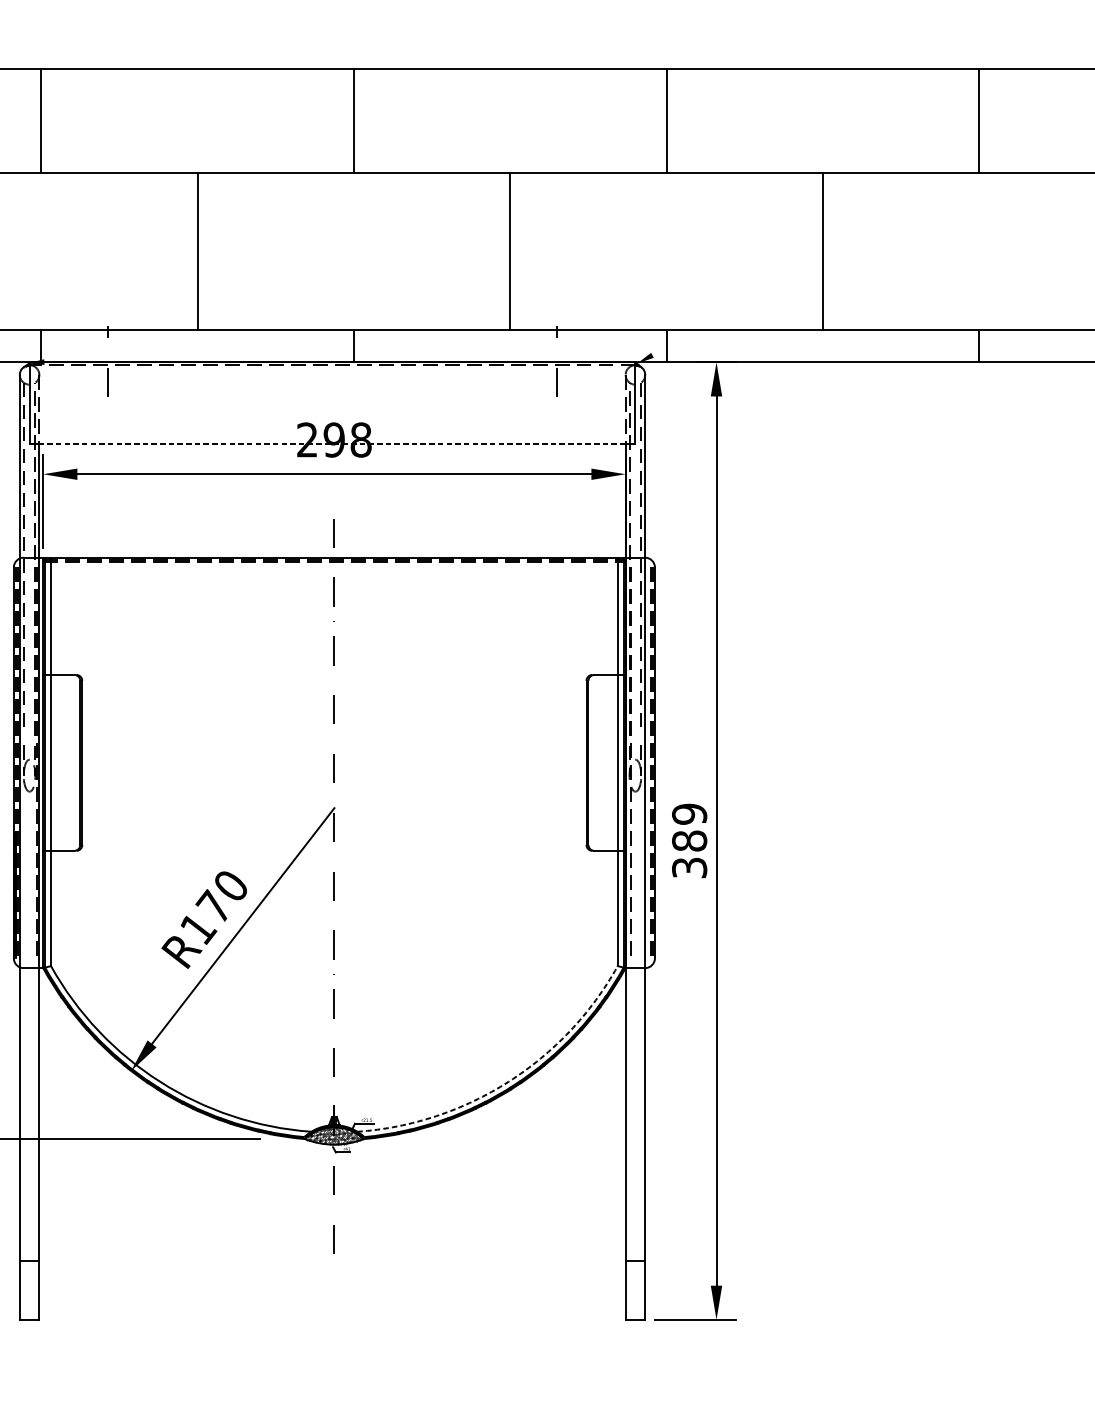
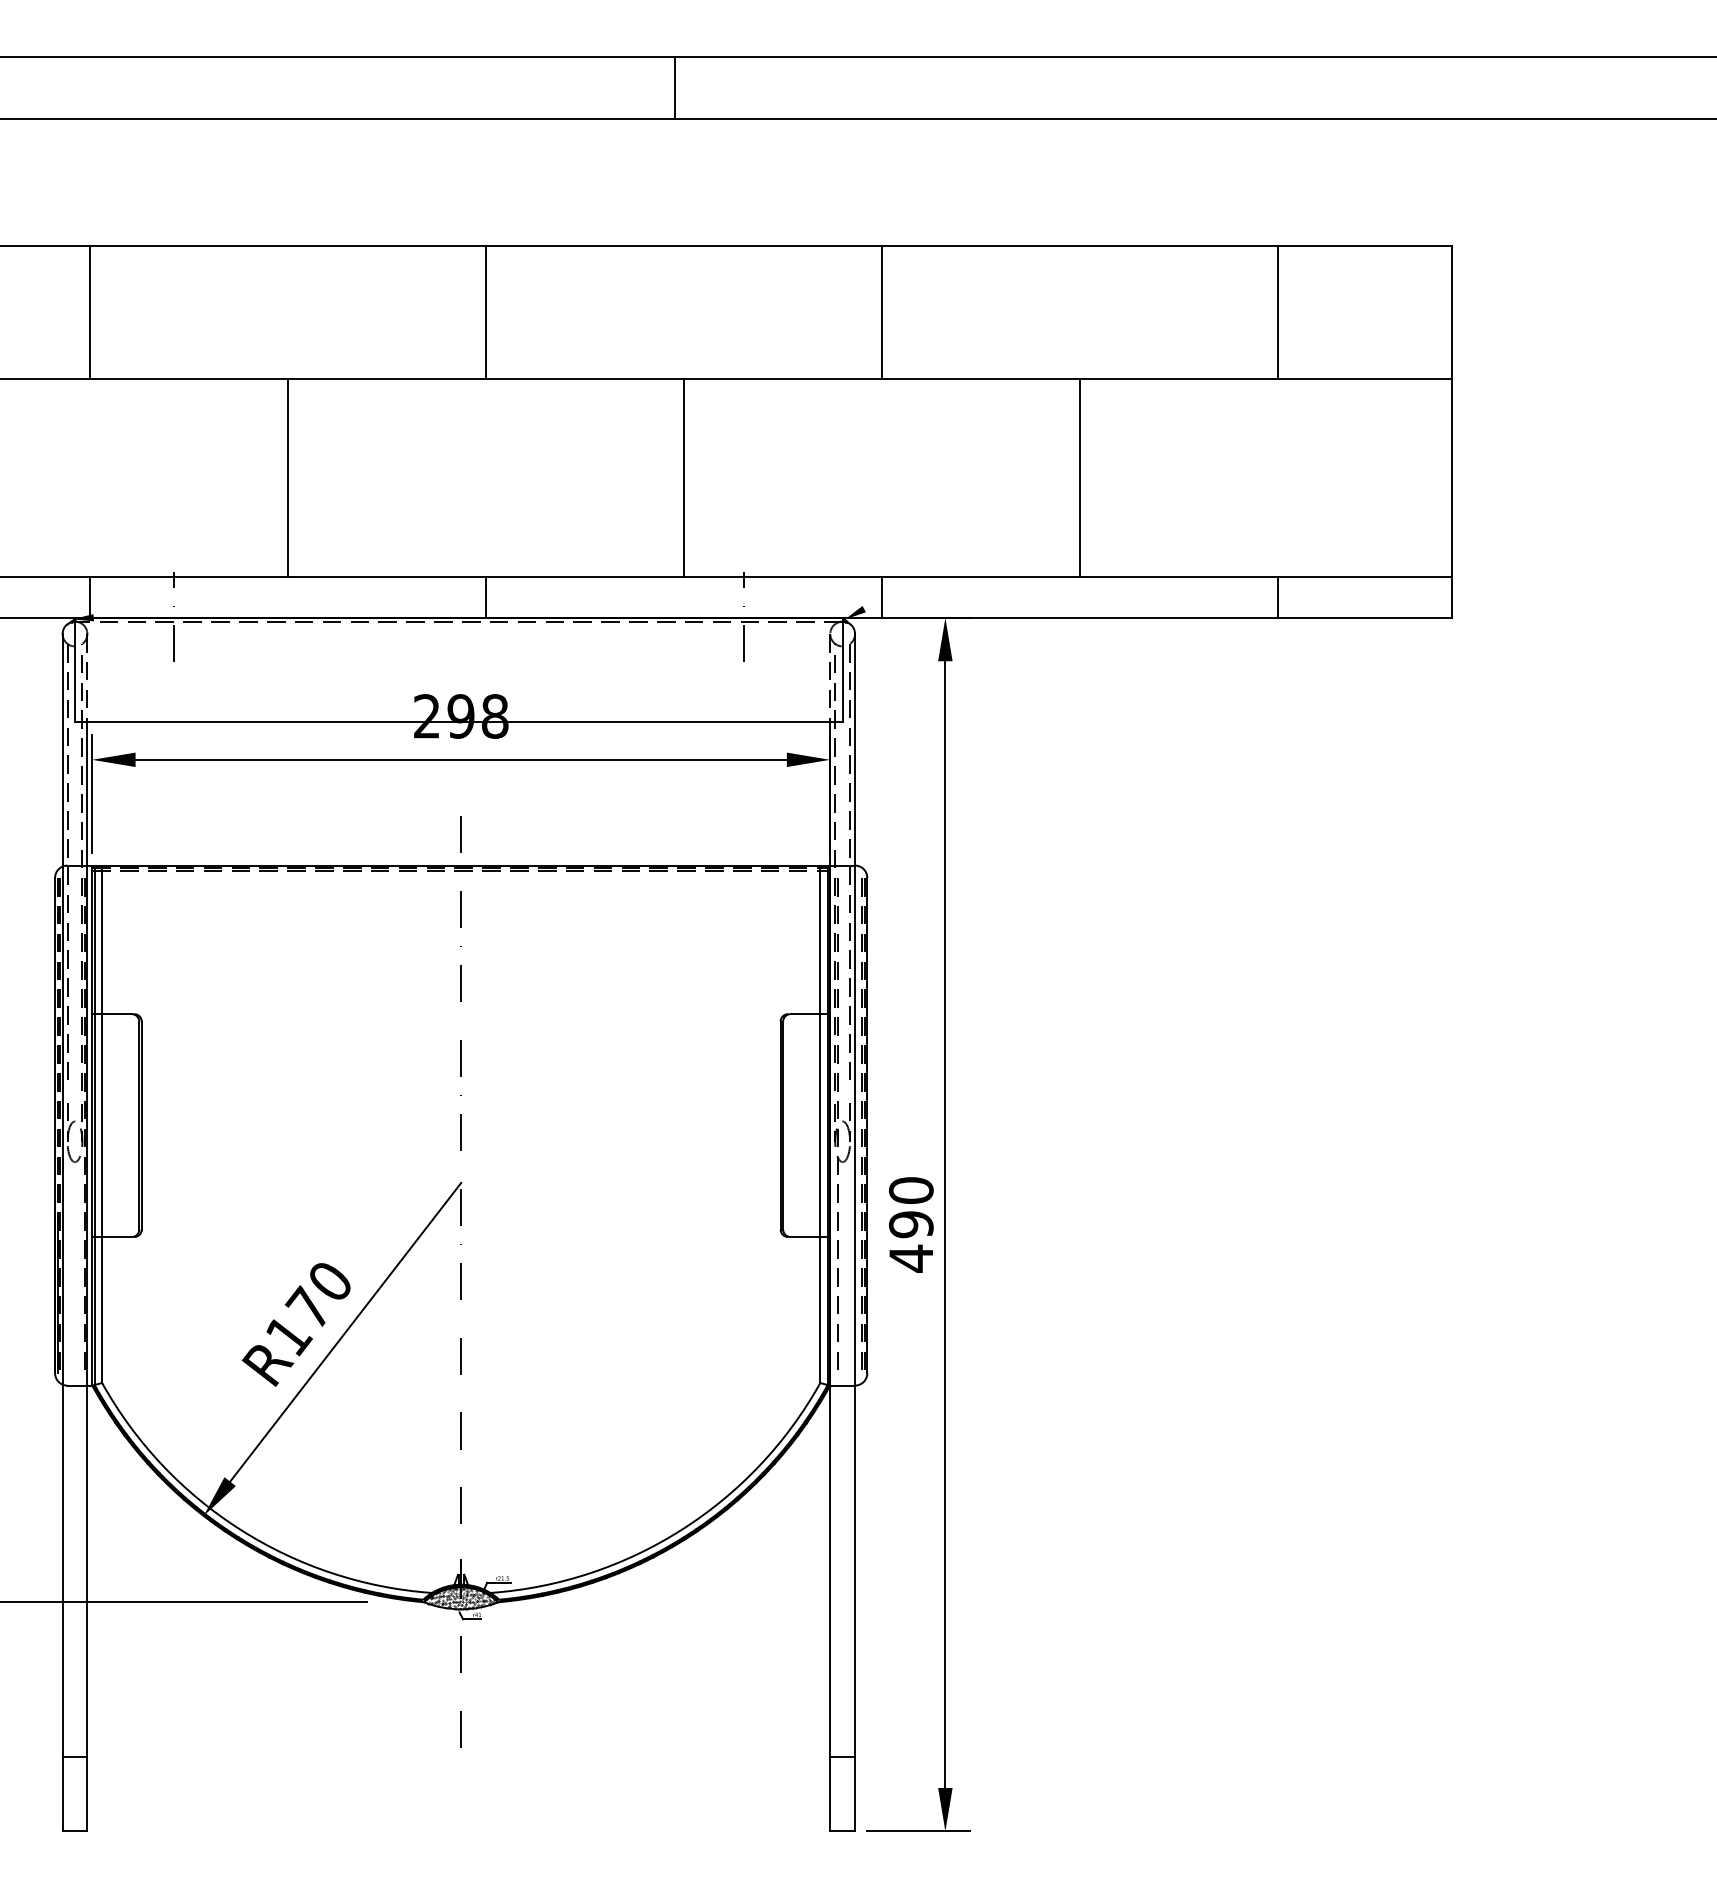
line: (327, 444) -> (452, 721), dashed -> solid
text: (689, 840) -> (911, 1224), 389 -> 490
arc: (508, 1081) -> (681, 1529), dashed -> solid

